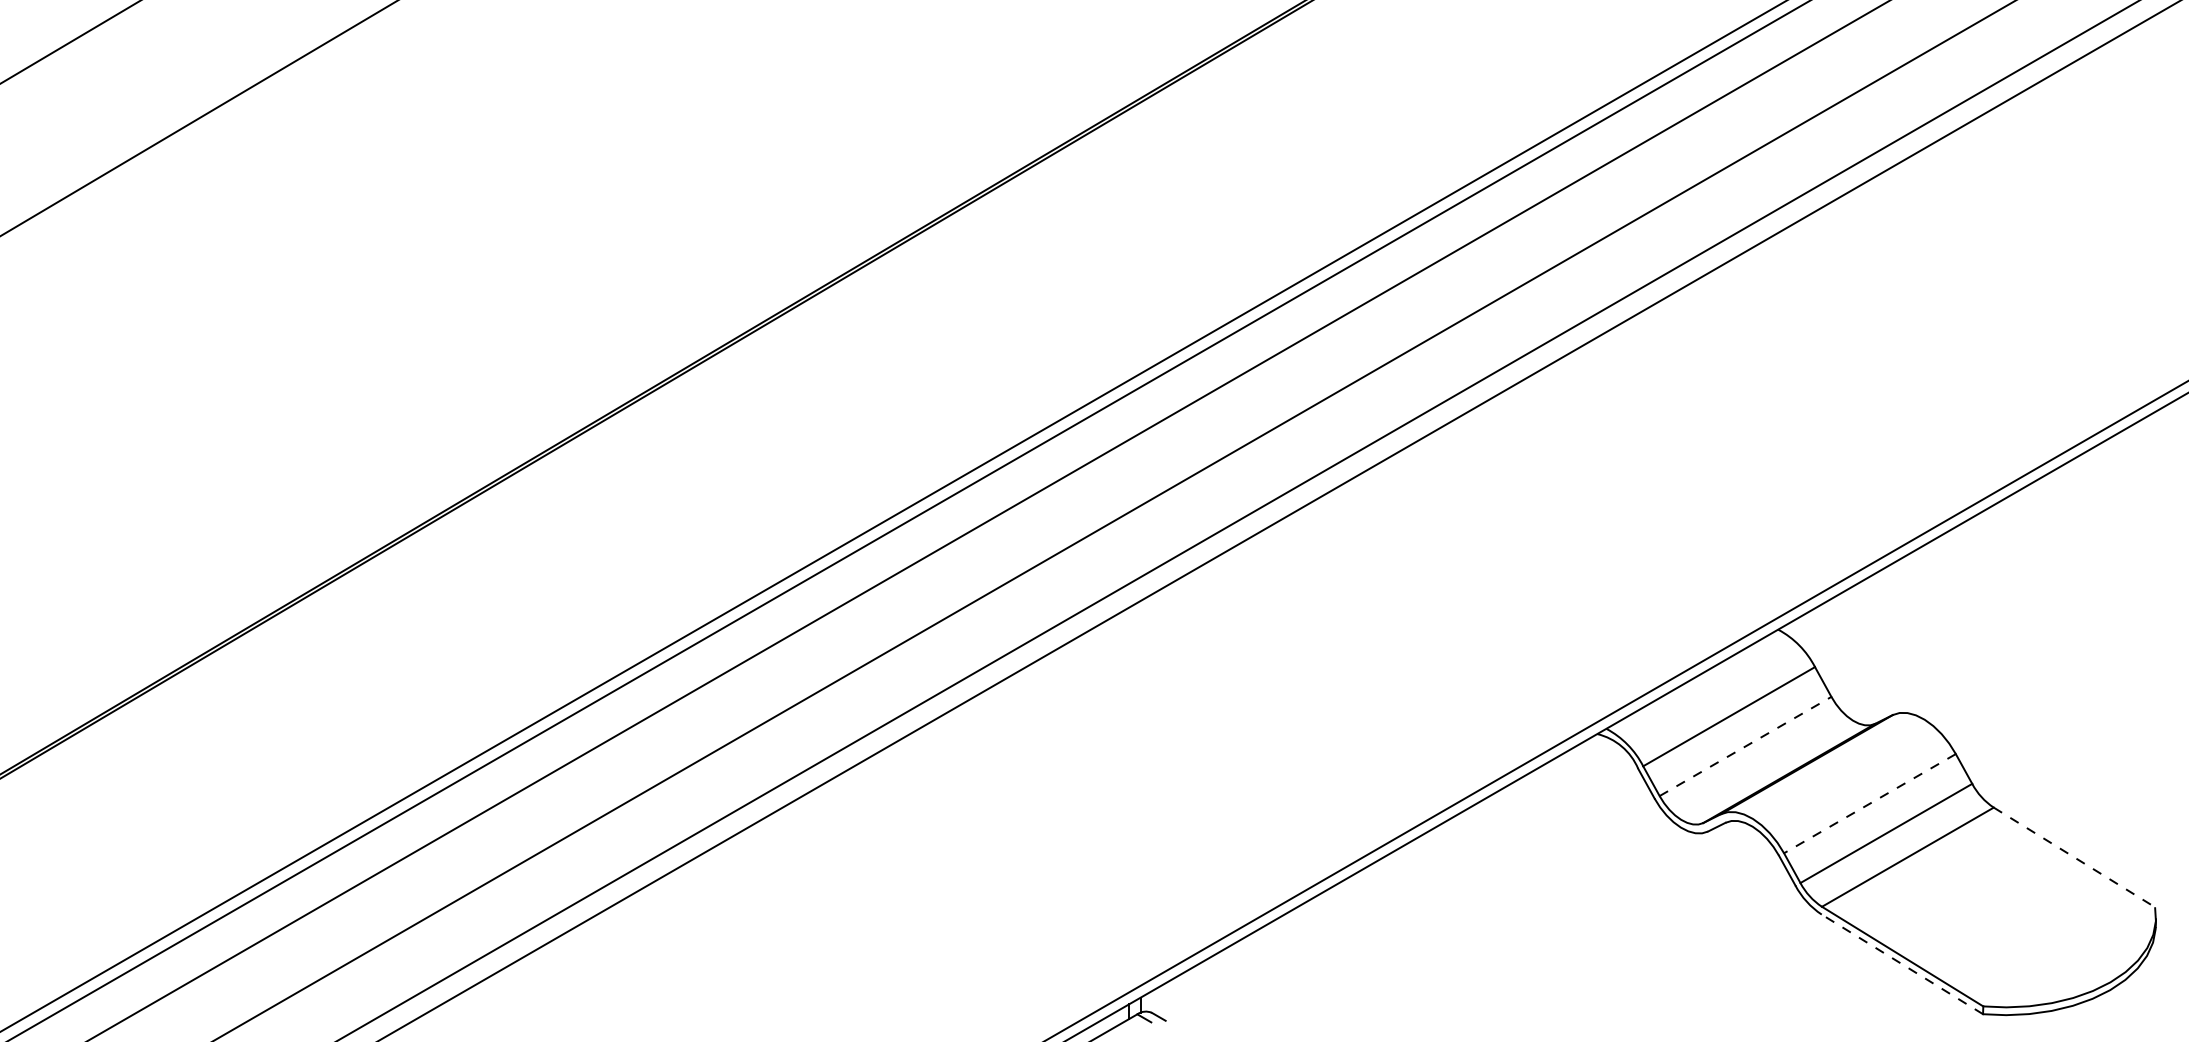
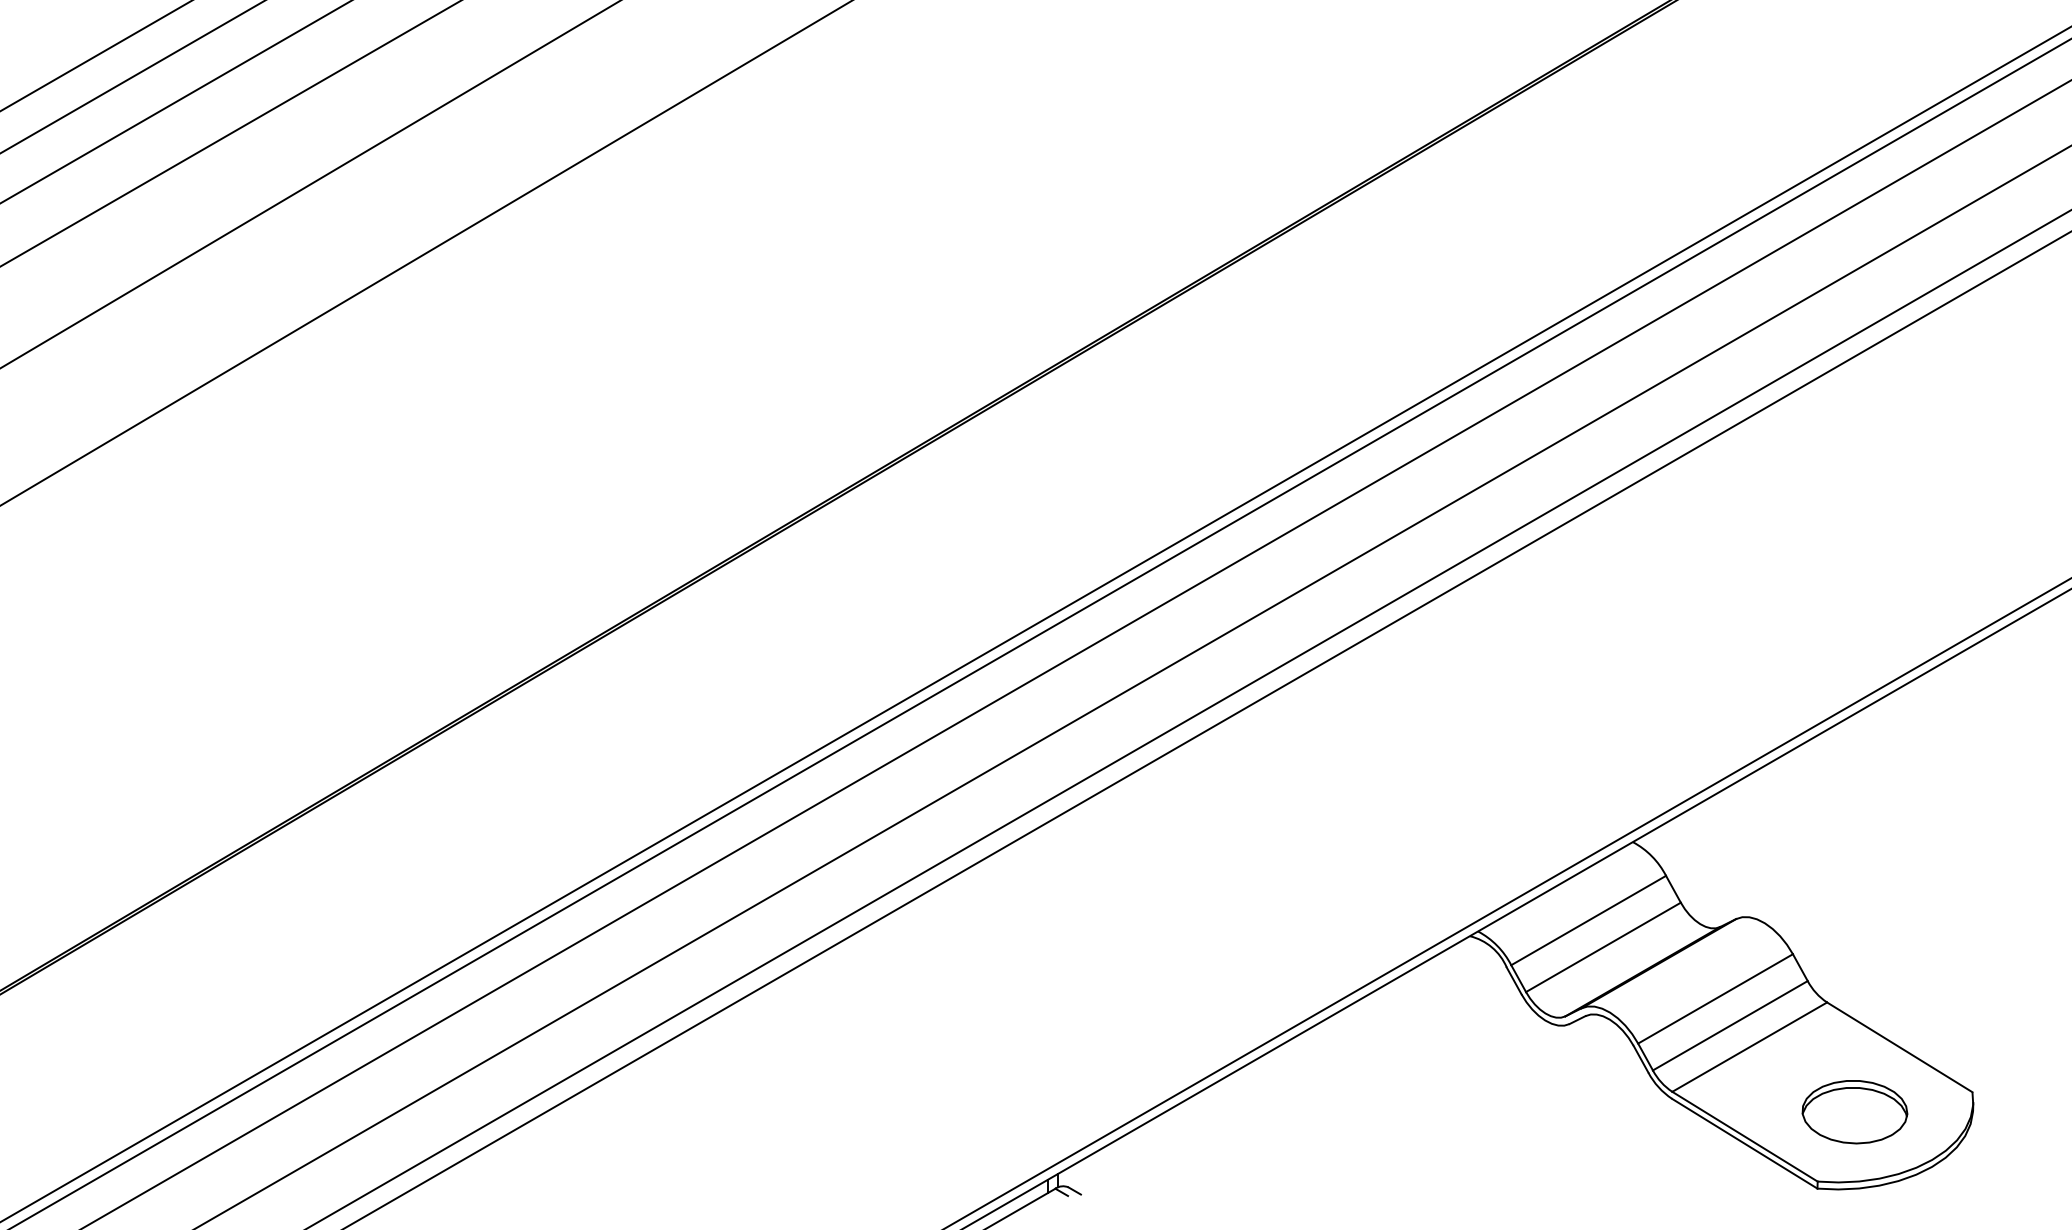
line: (1745, 746) -> (1603, 947), dashed -> solid
line: (1869, 804) -> (1715, 999), dashed -> solid
line: (2075, 857) -> (1900, 1047), dashed -> solid
part: (2024, 929) -> (1854, 1112), added
line: (1902, 964) -> (1744, 1143), dashed -> solid

